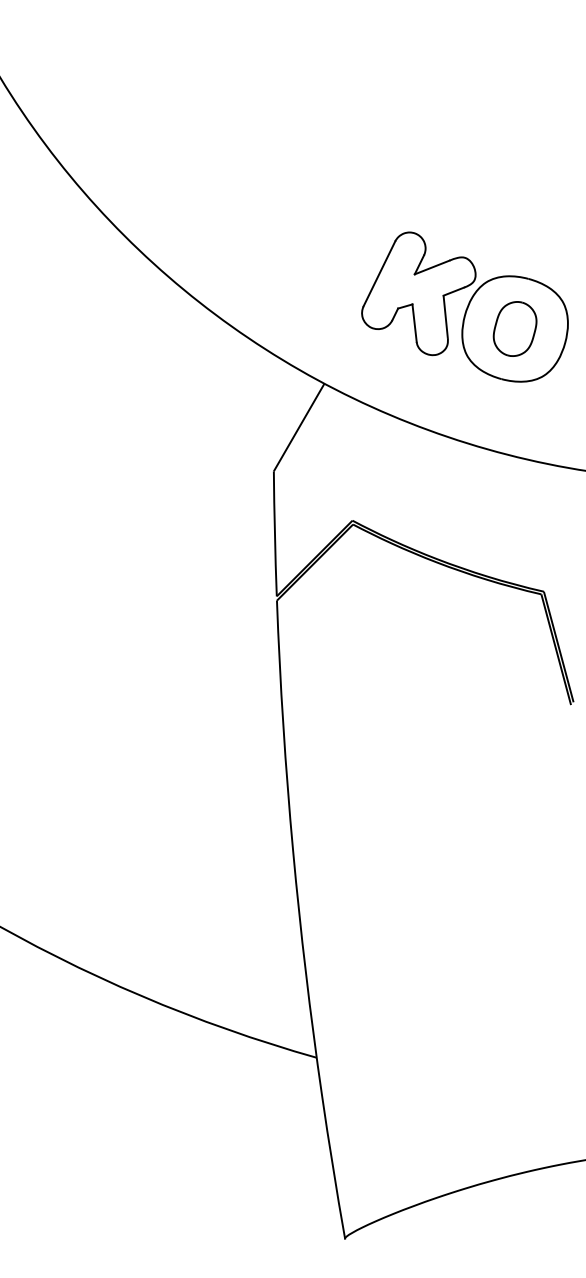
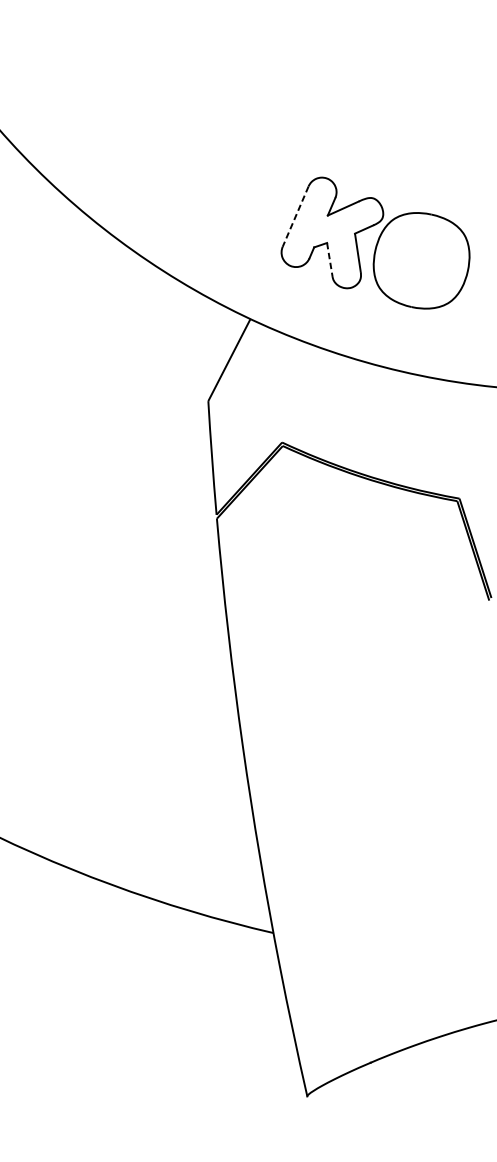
line: (379, 274) -> (295, 217), solid -> dashed
line: (414, 323) -> (329, 260), solid -> dashed
part: (514, 328) -> (421, 260), removed

